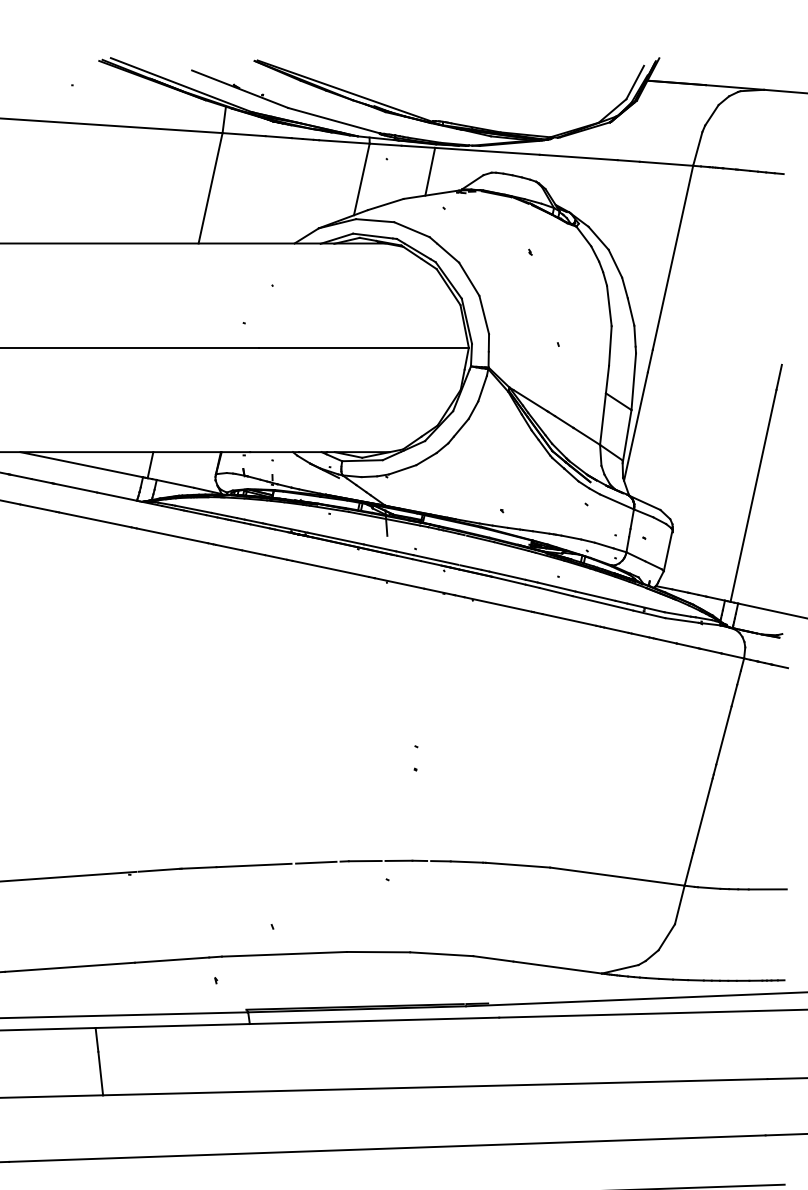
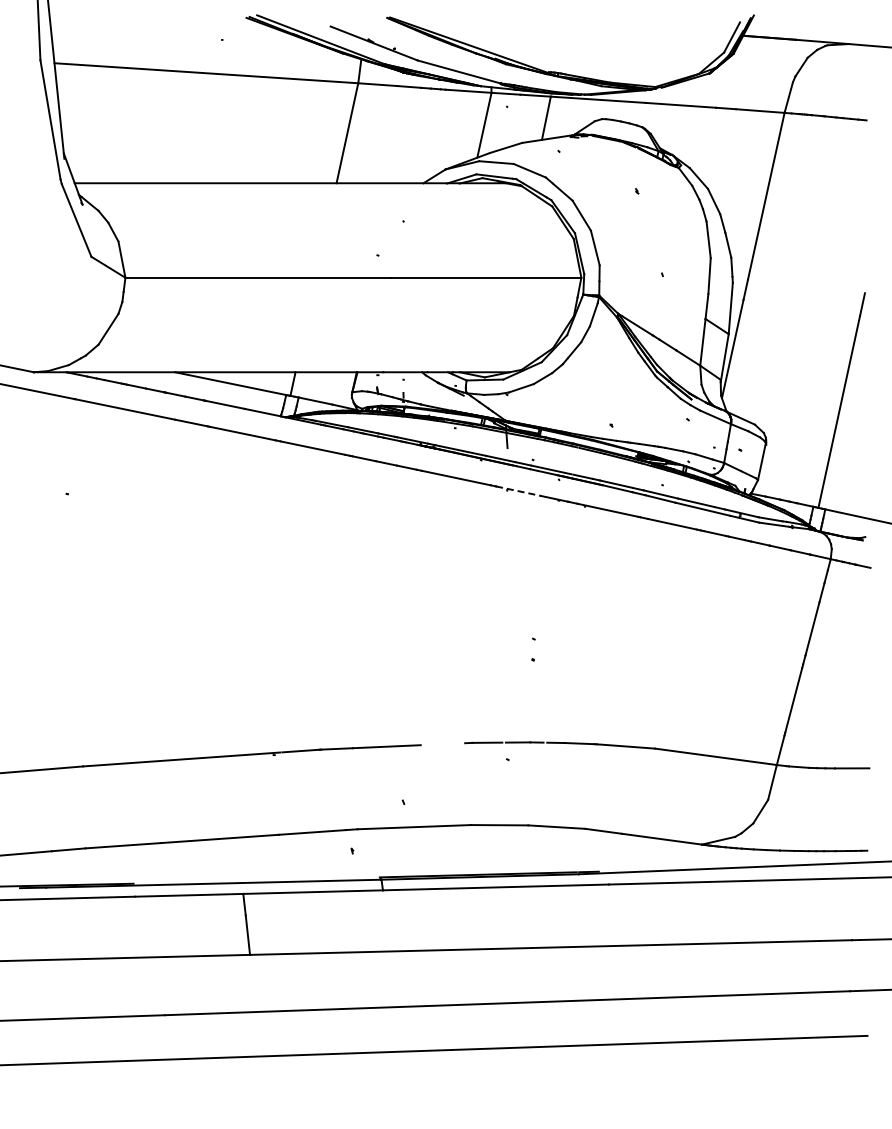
line: (399, 583) -> (518, 491), solid -> dashed
line: (315, 863) -> (442, 744), removed

